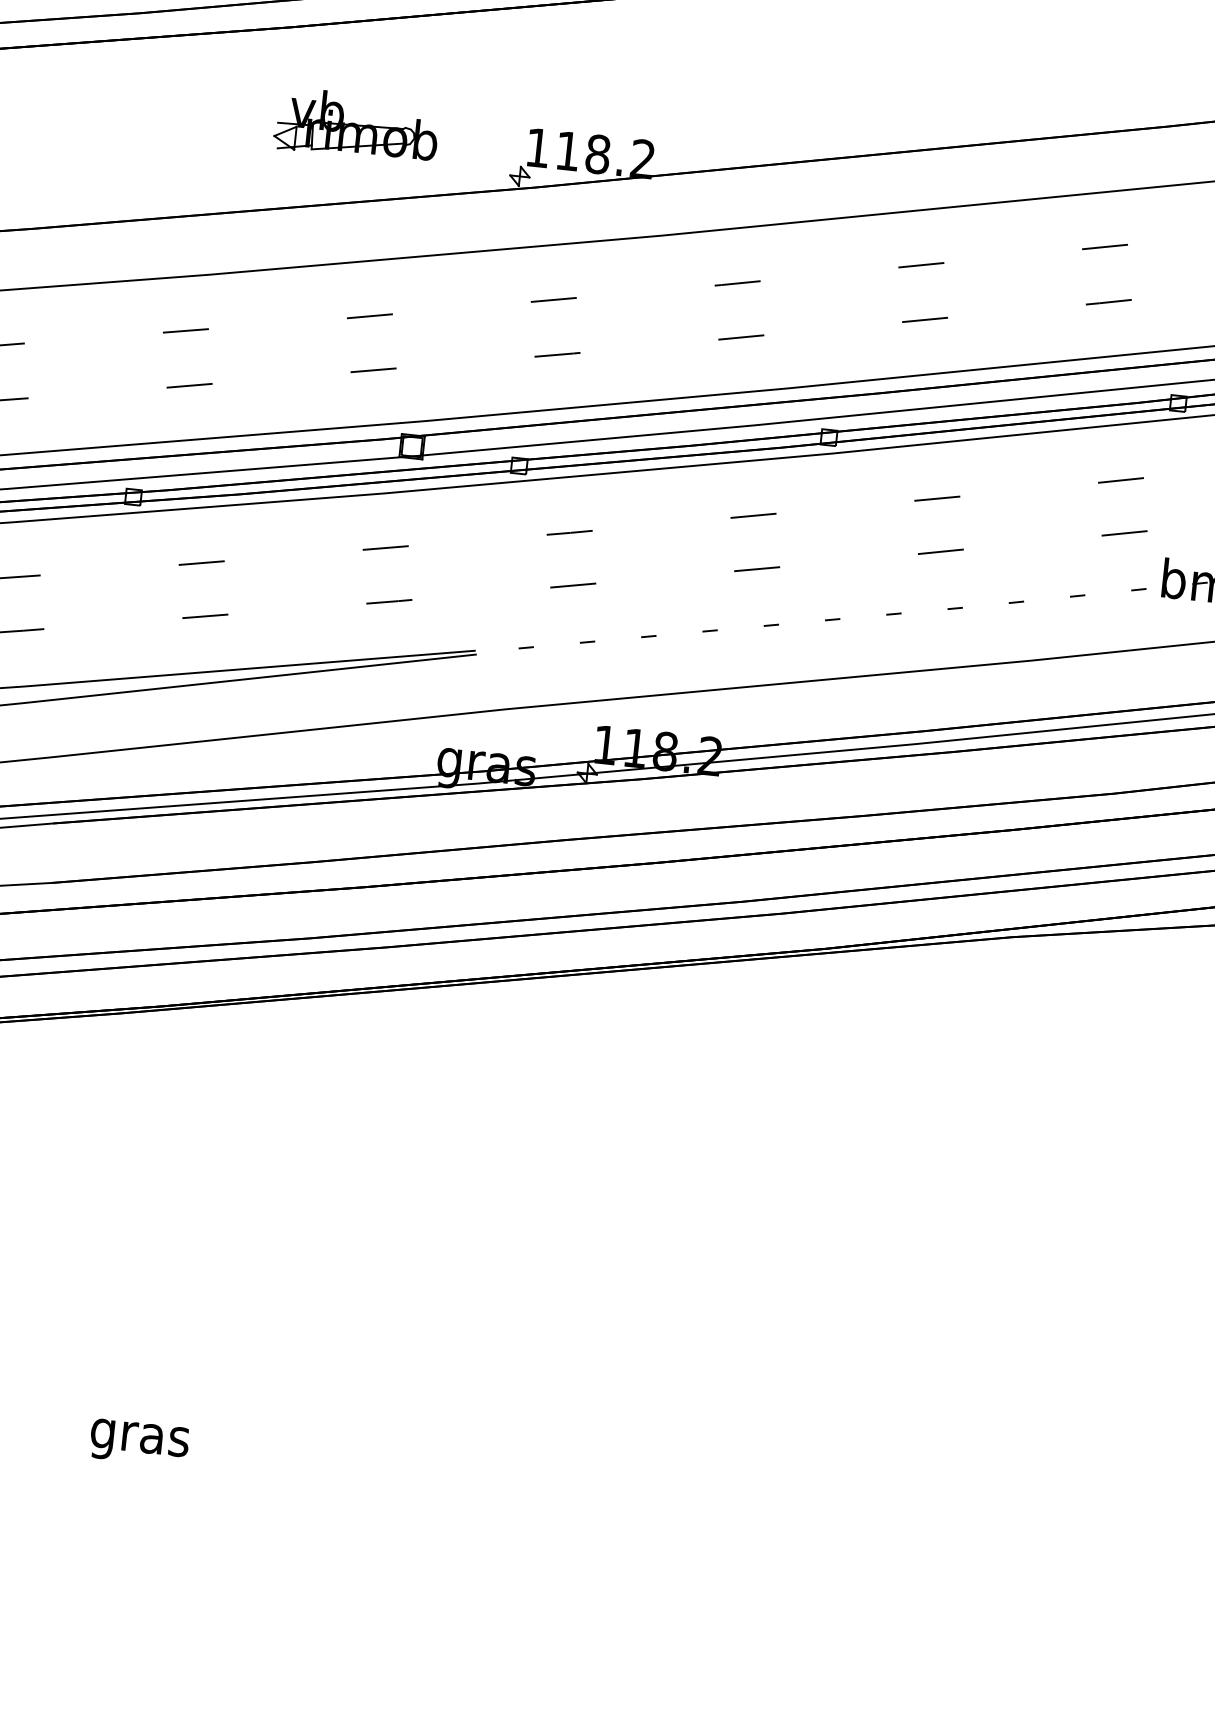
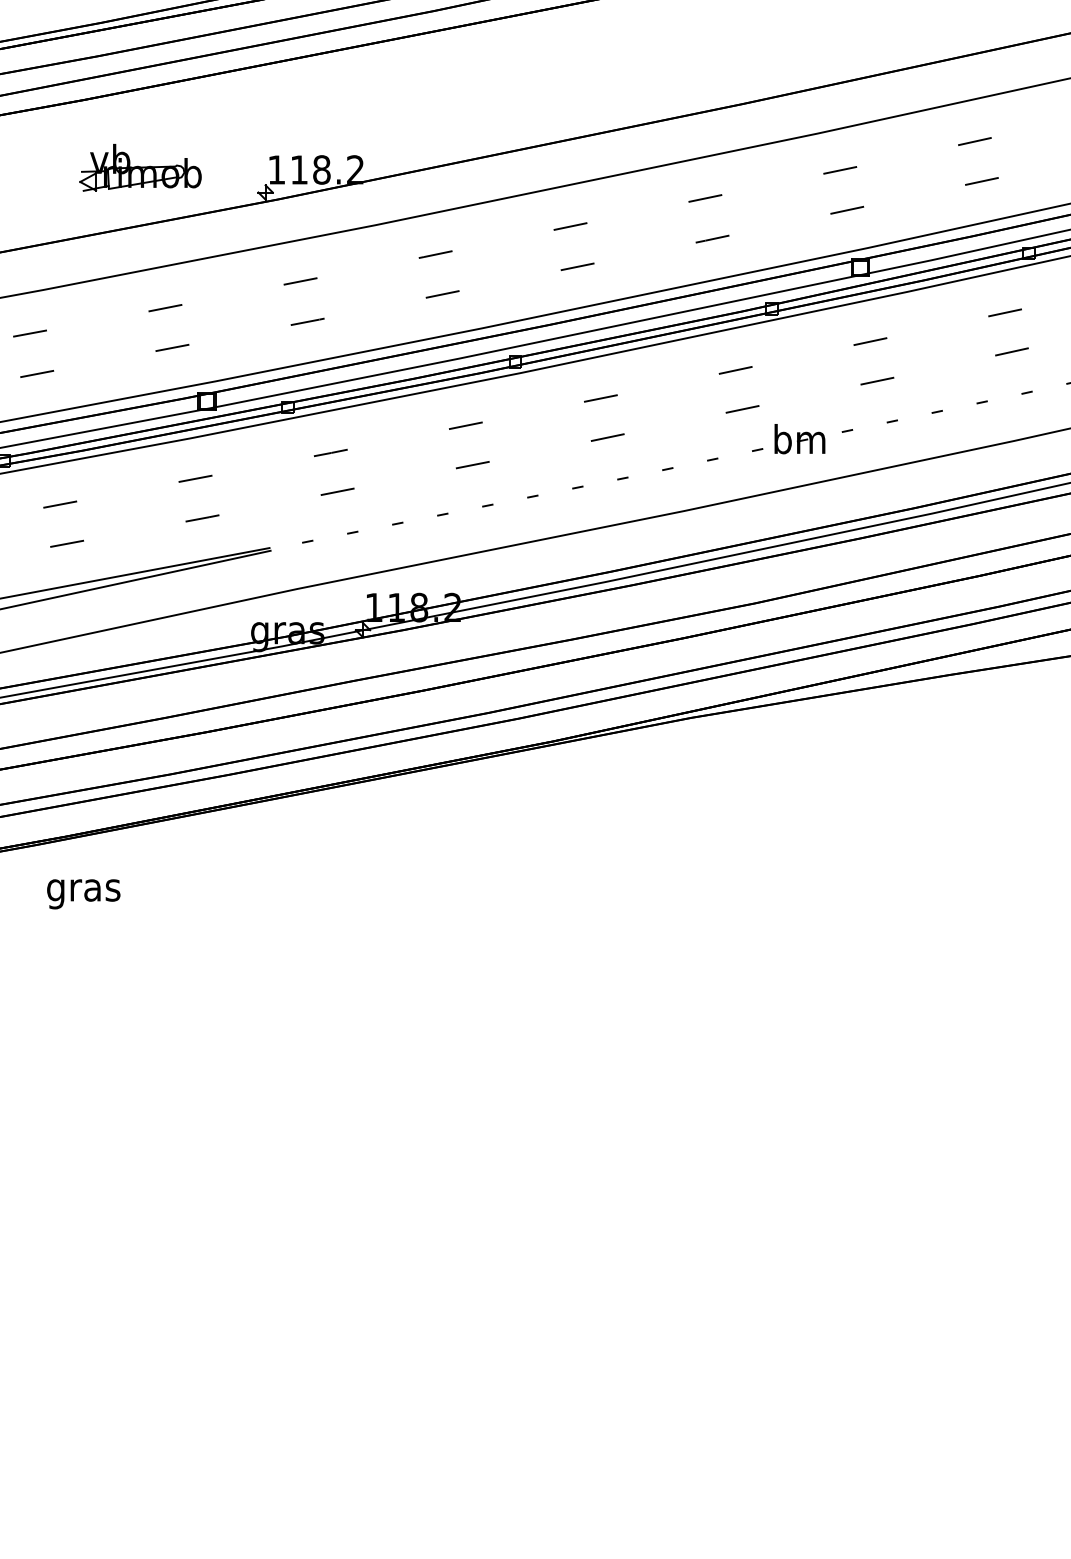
text: (139, 1443) -> (83, 894), moved

